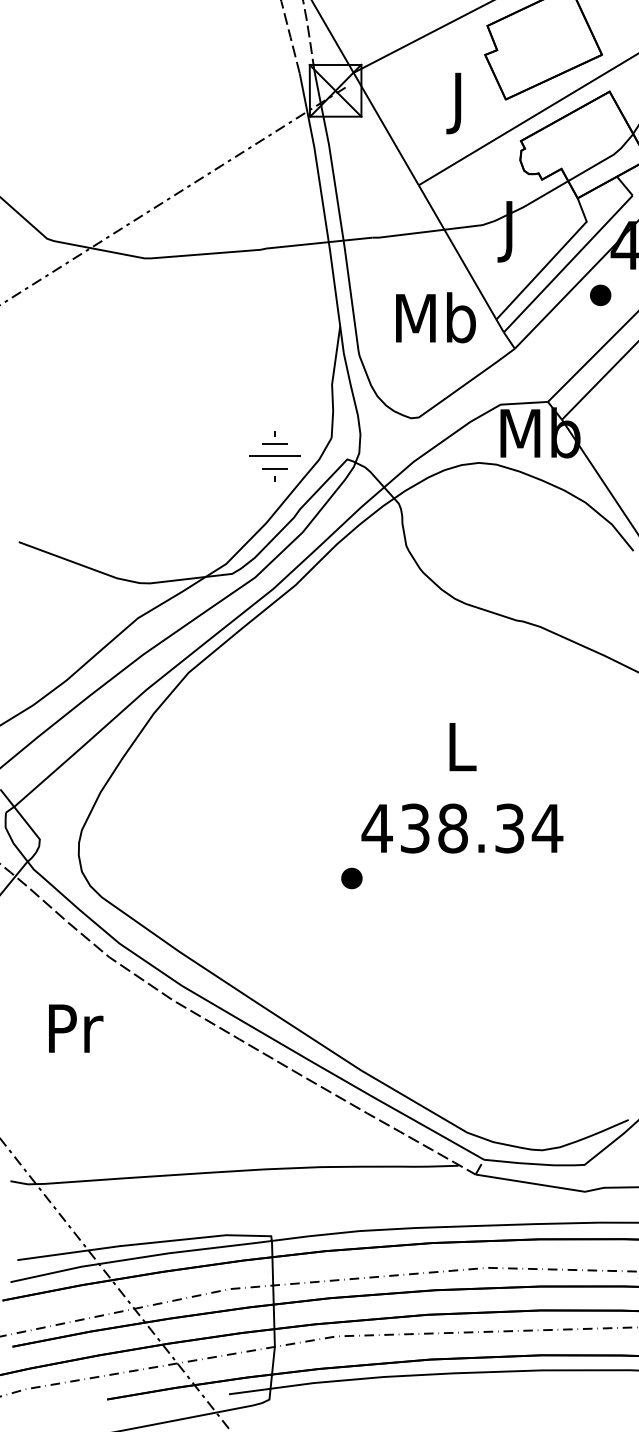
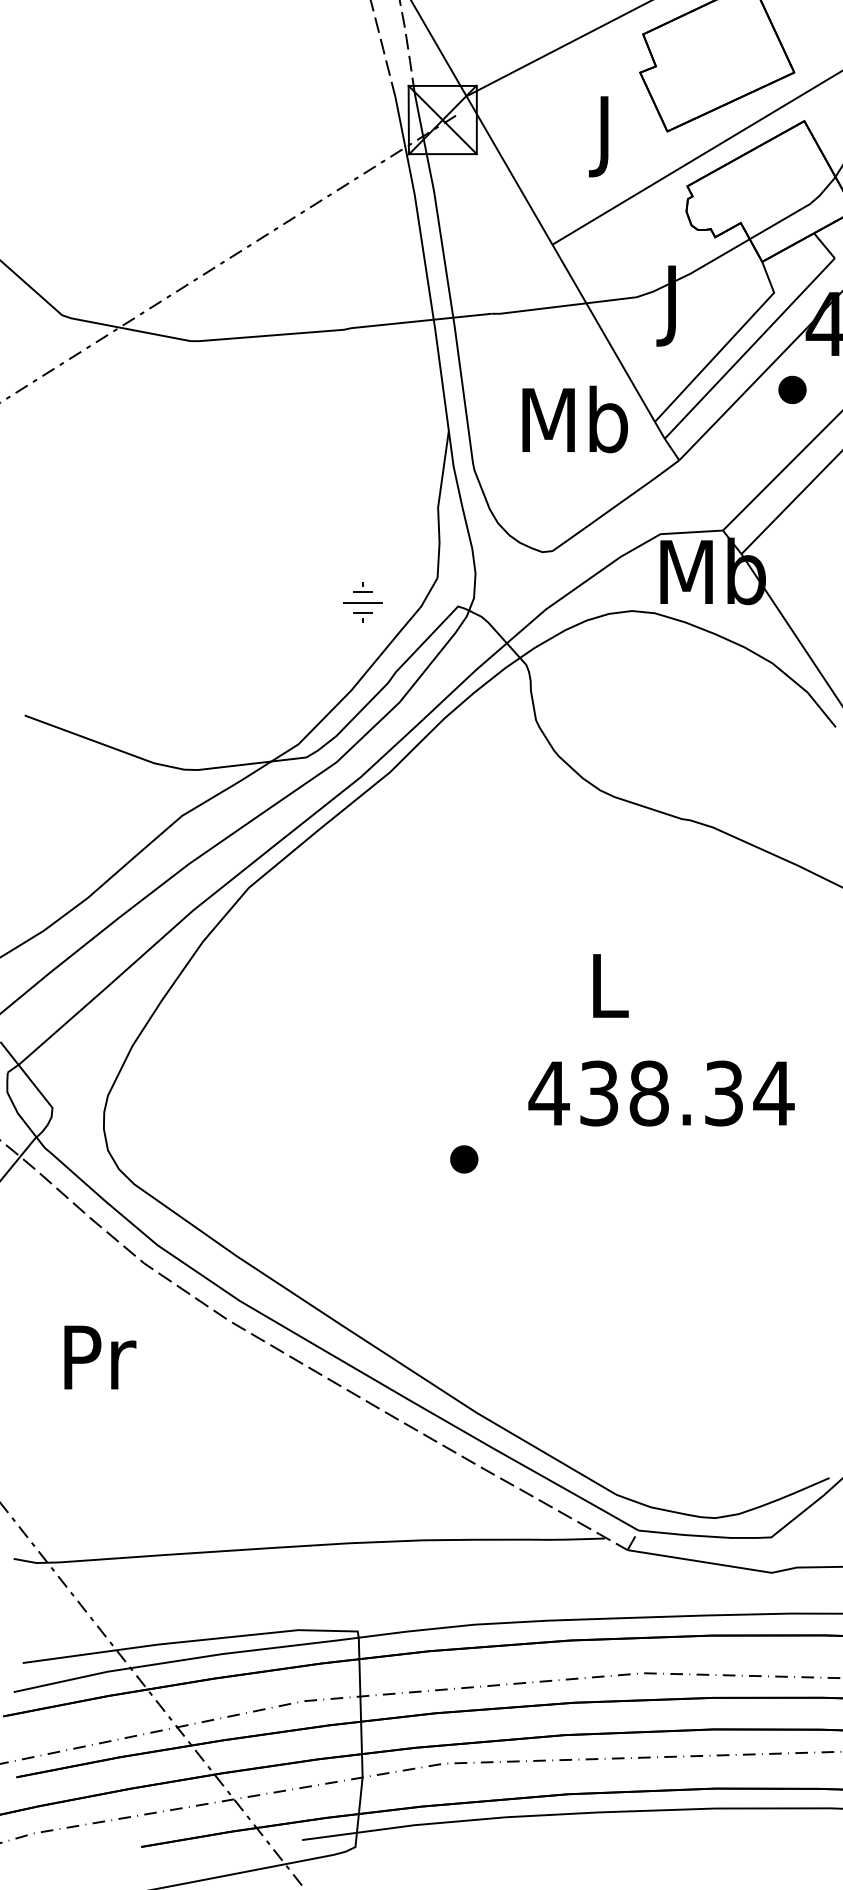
part: (274, 456) -> (362, 602), size x0.6
text: (462, 828) -> (661, 1093), moved

